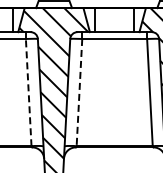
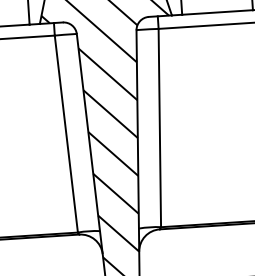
line: (28, 92) -> (65, 133), dashed -> solid
line: (79, 92) -> (159, 127), dashed -> solid

